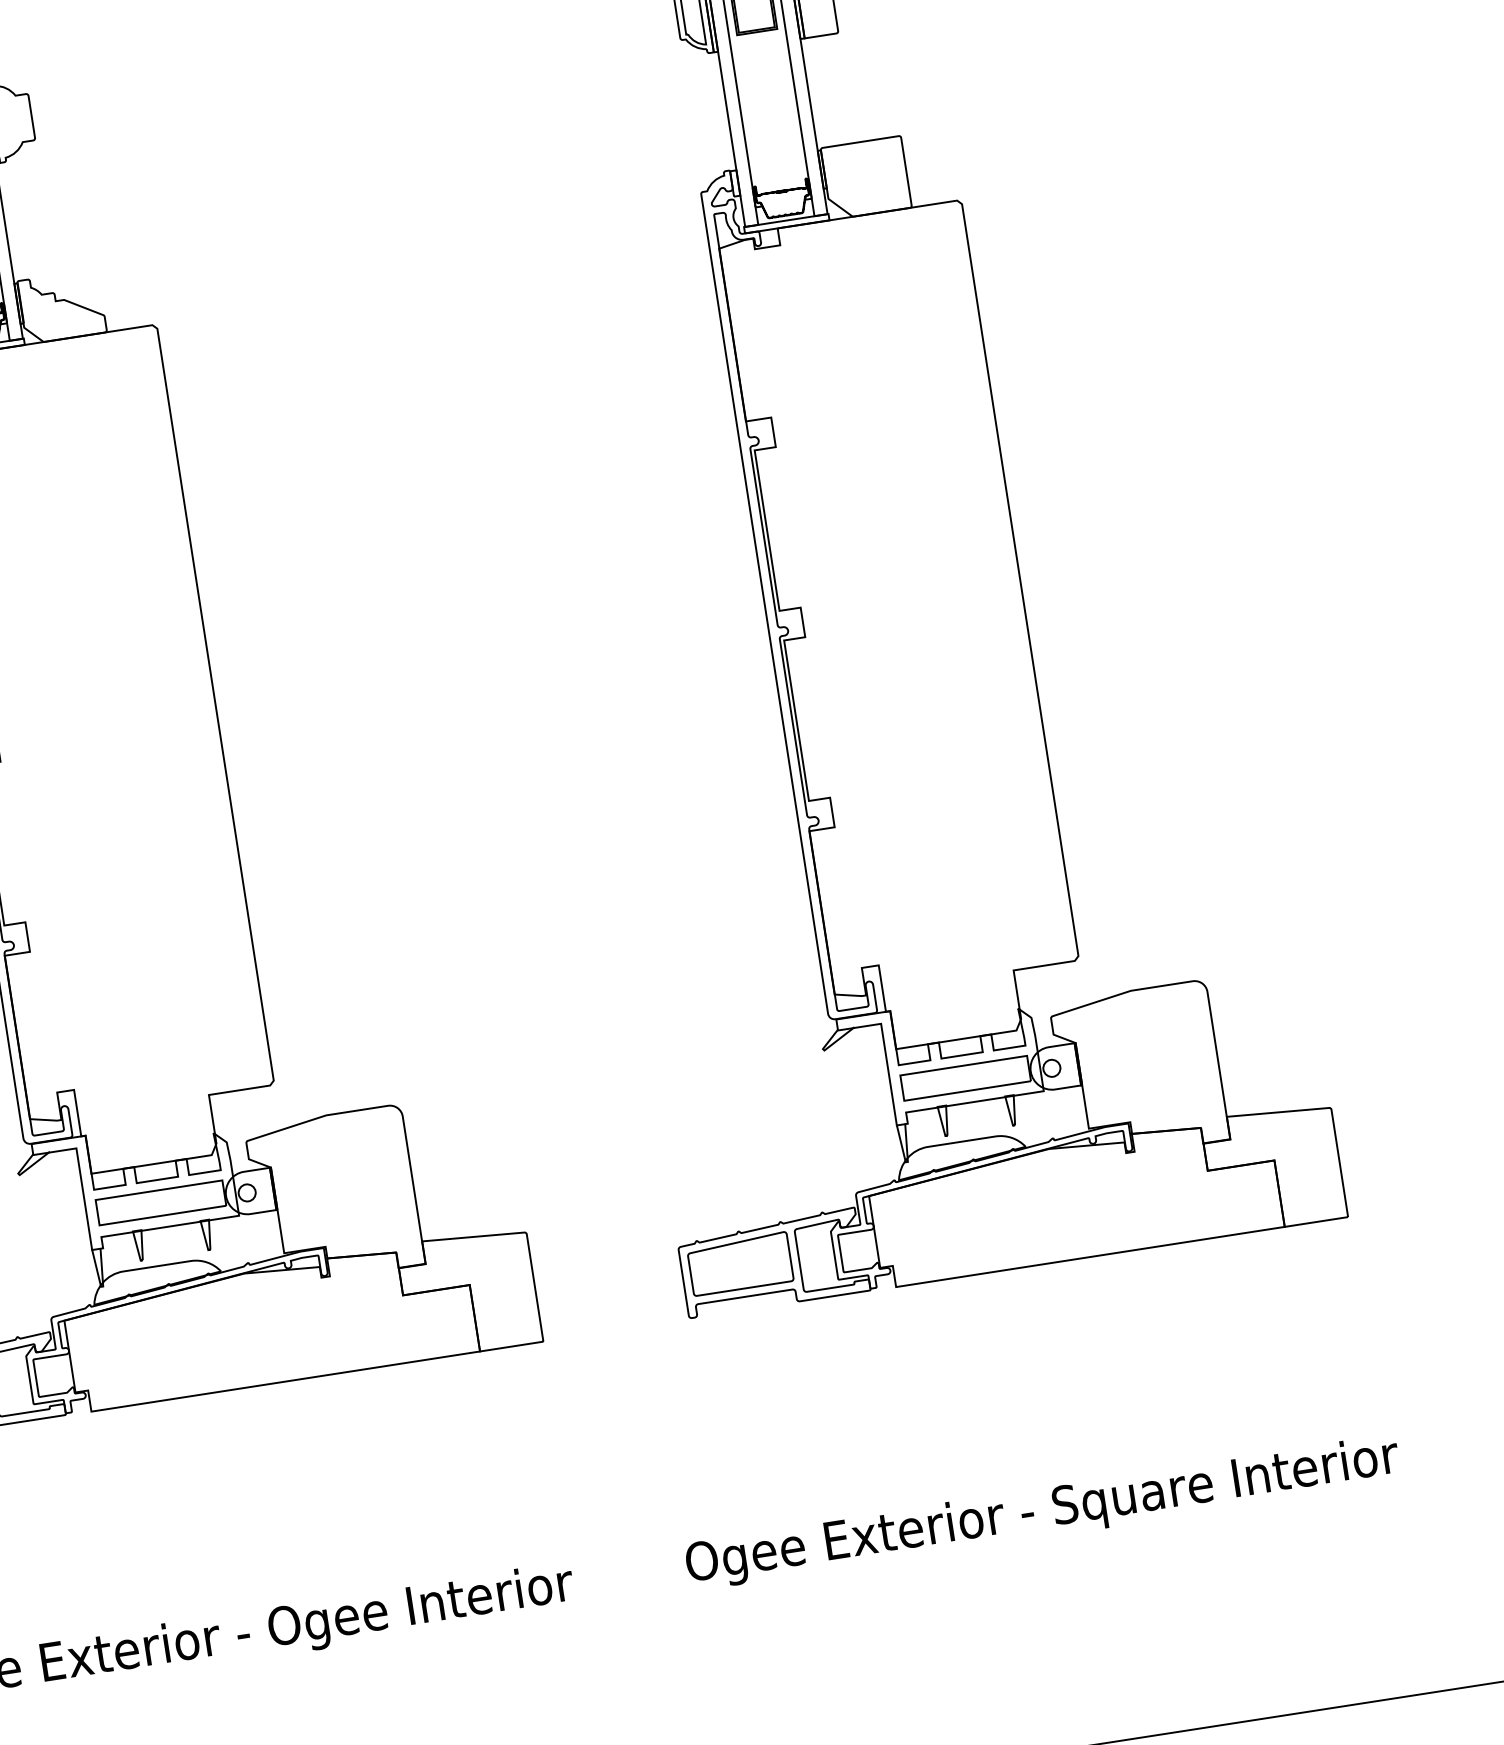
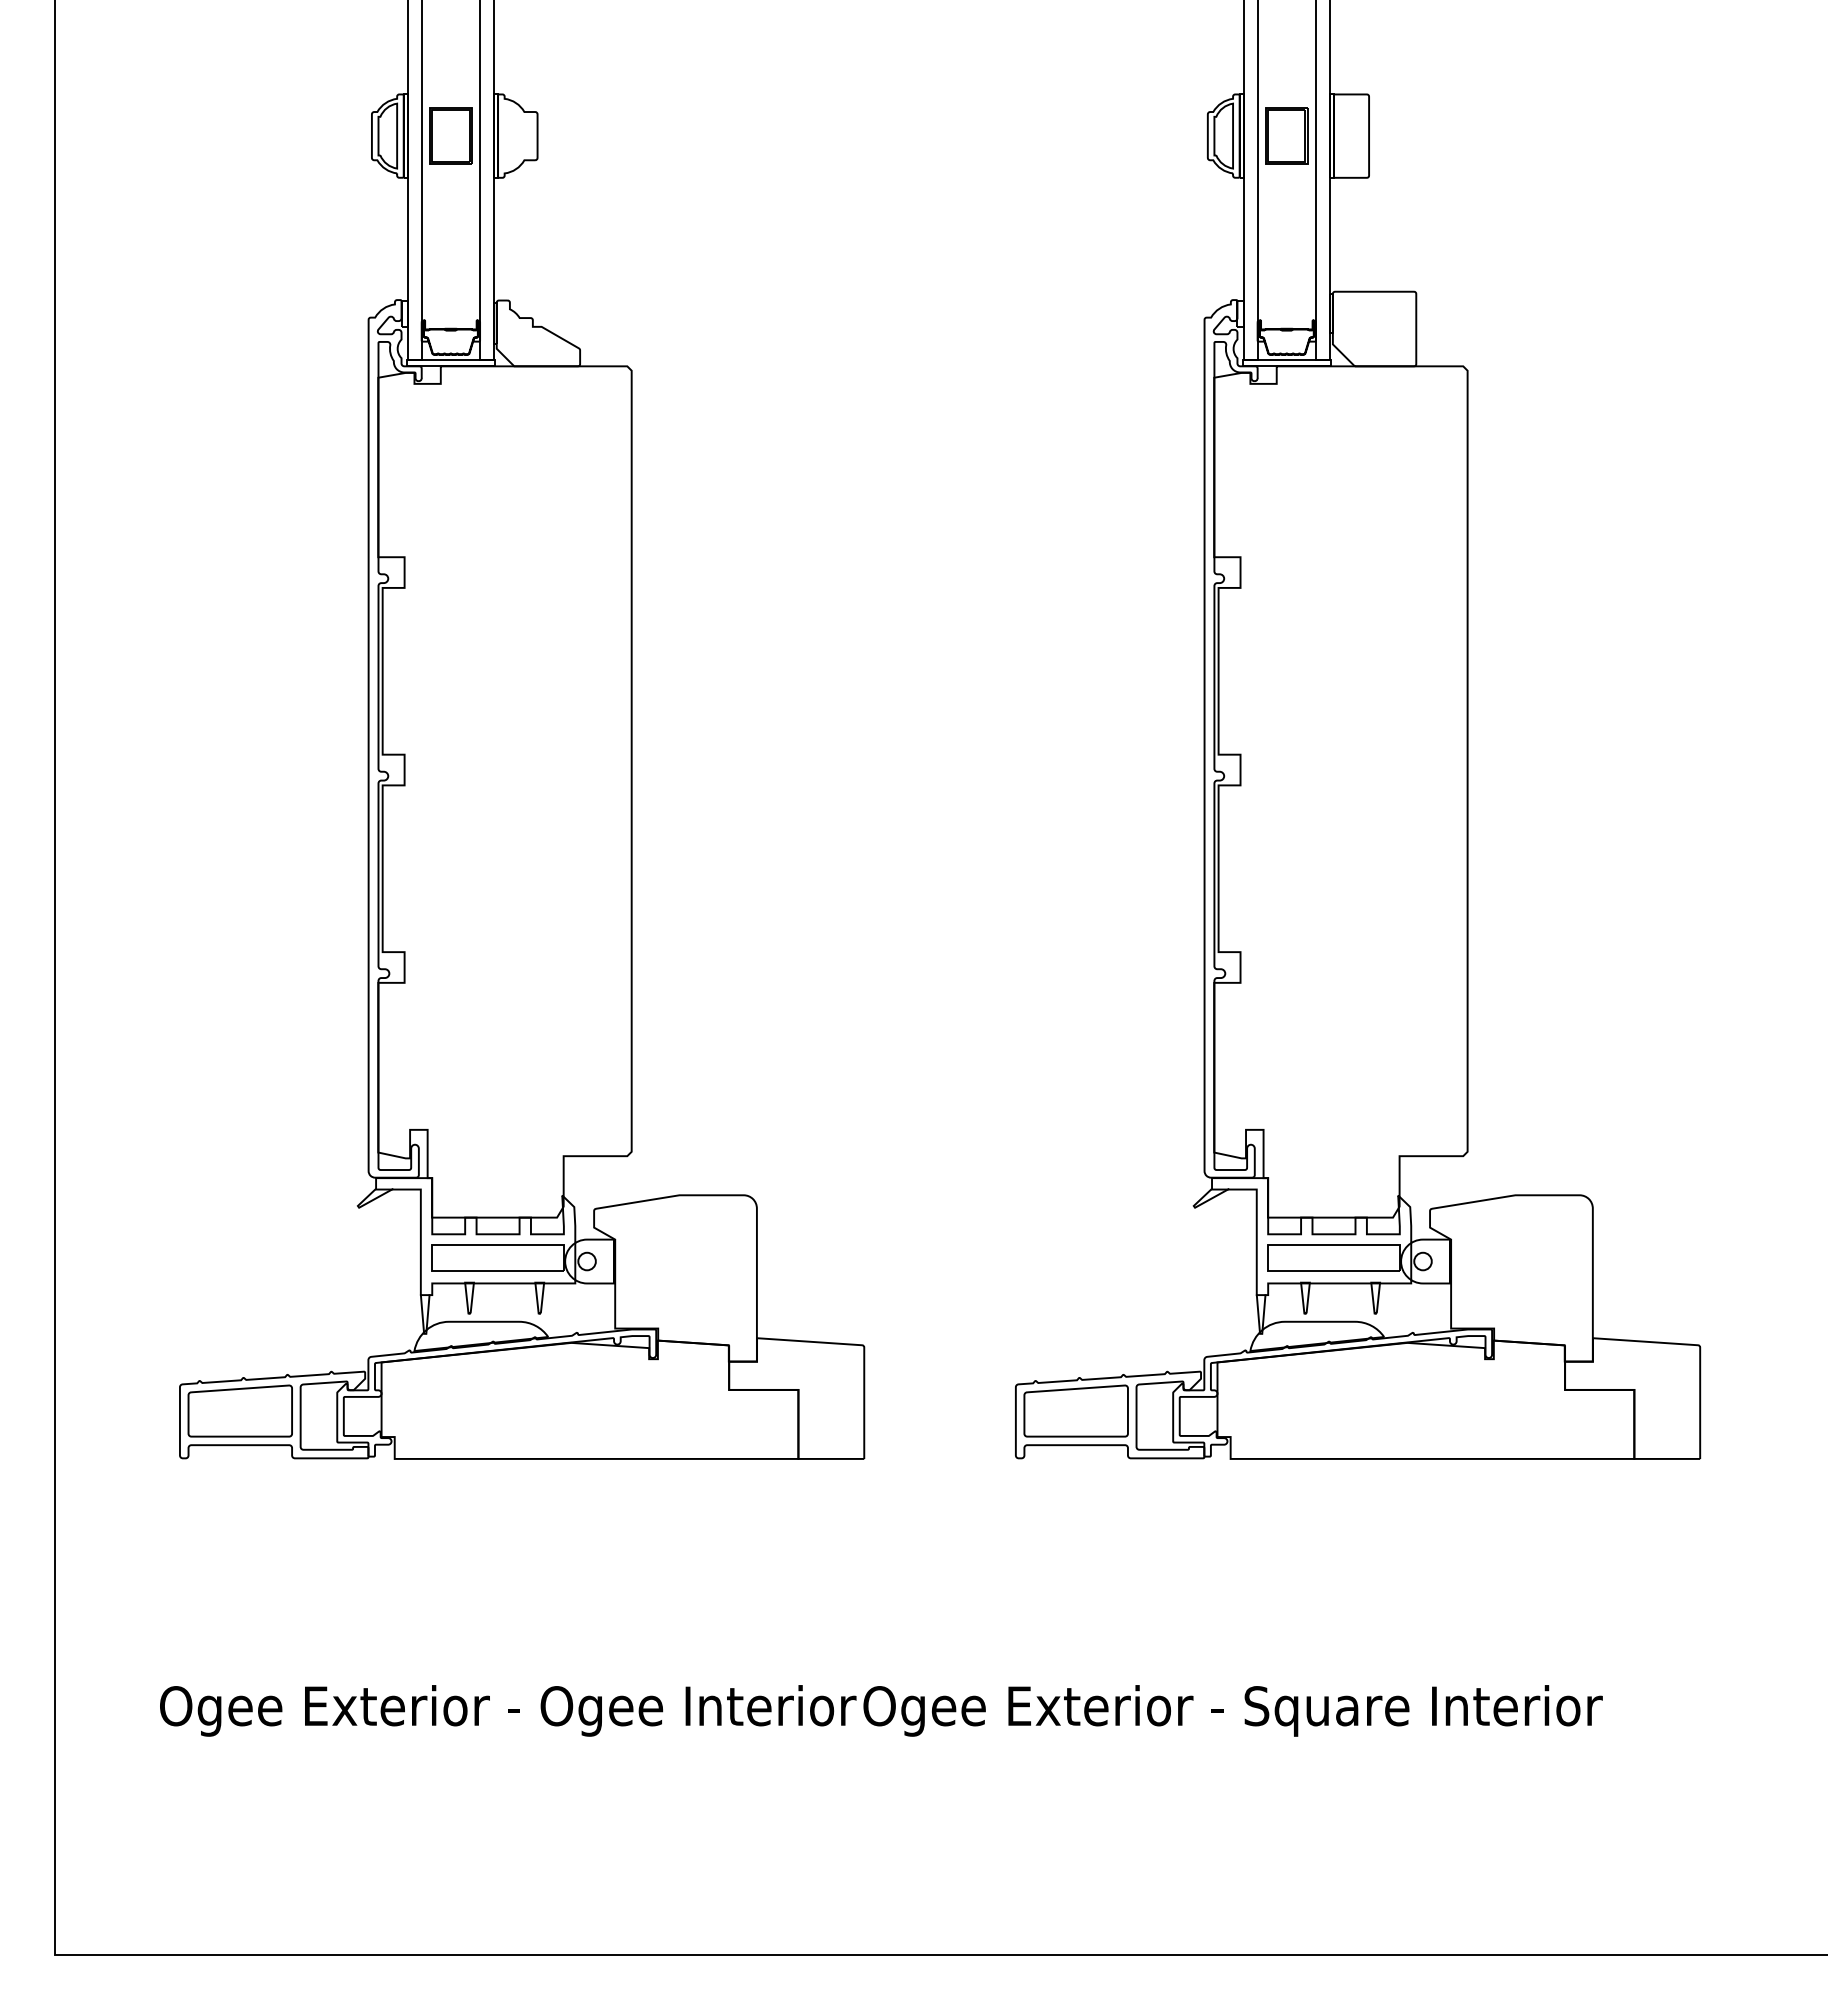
text: (1042, 1512) -> (1232, 1710), moved

